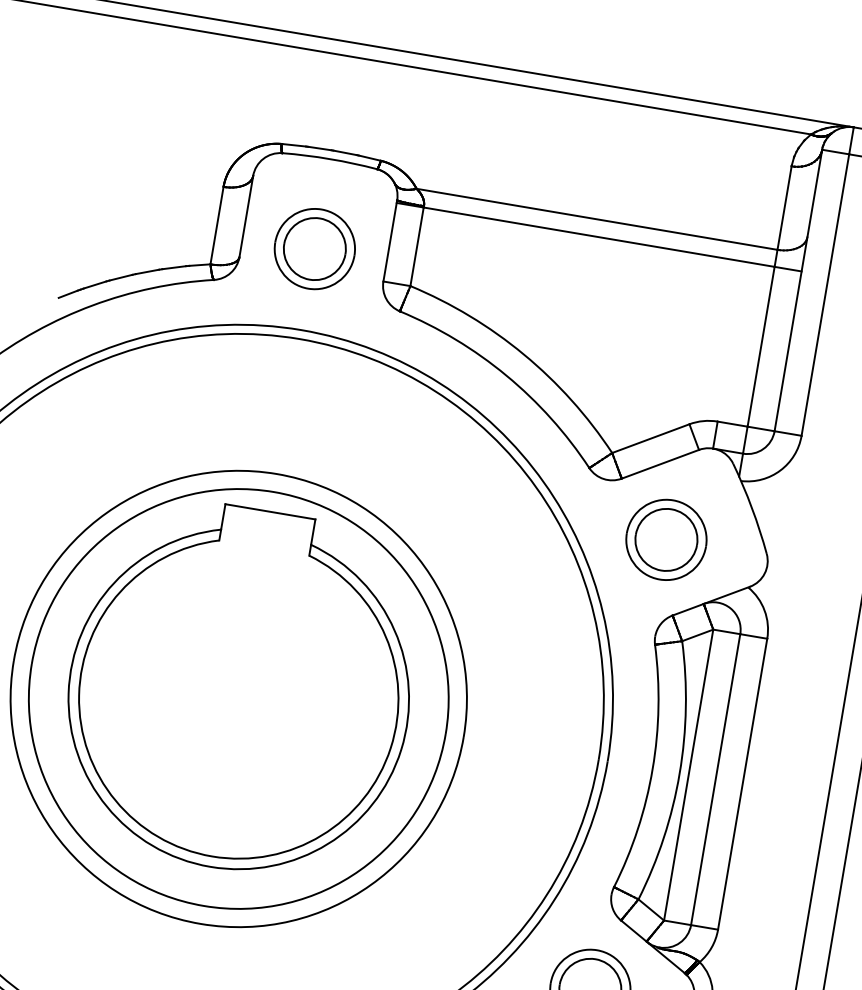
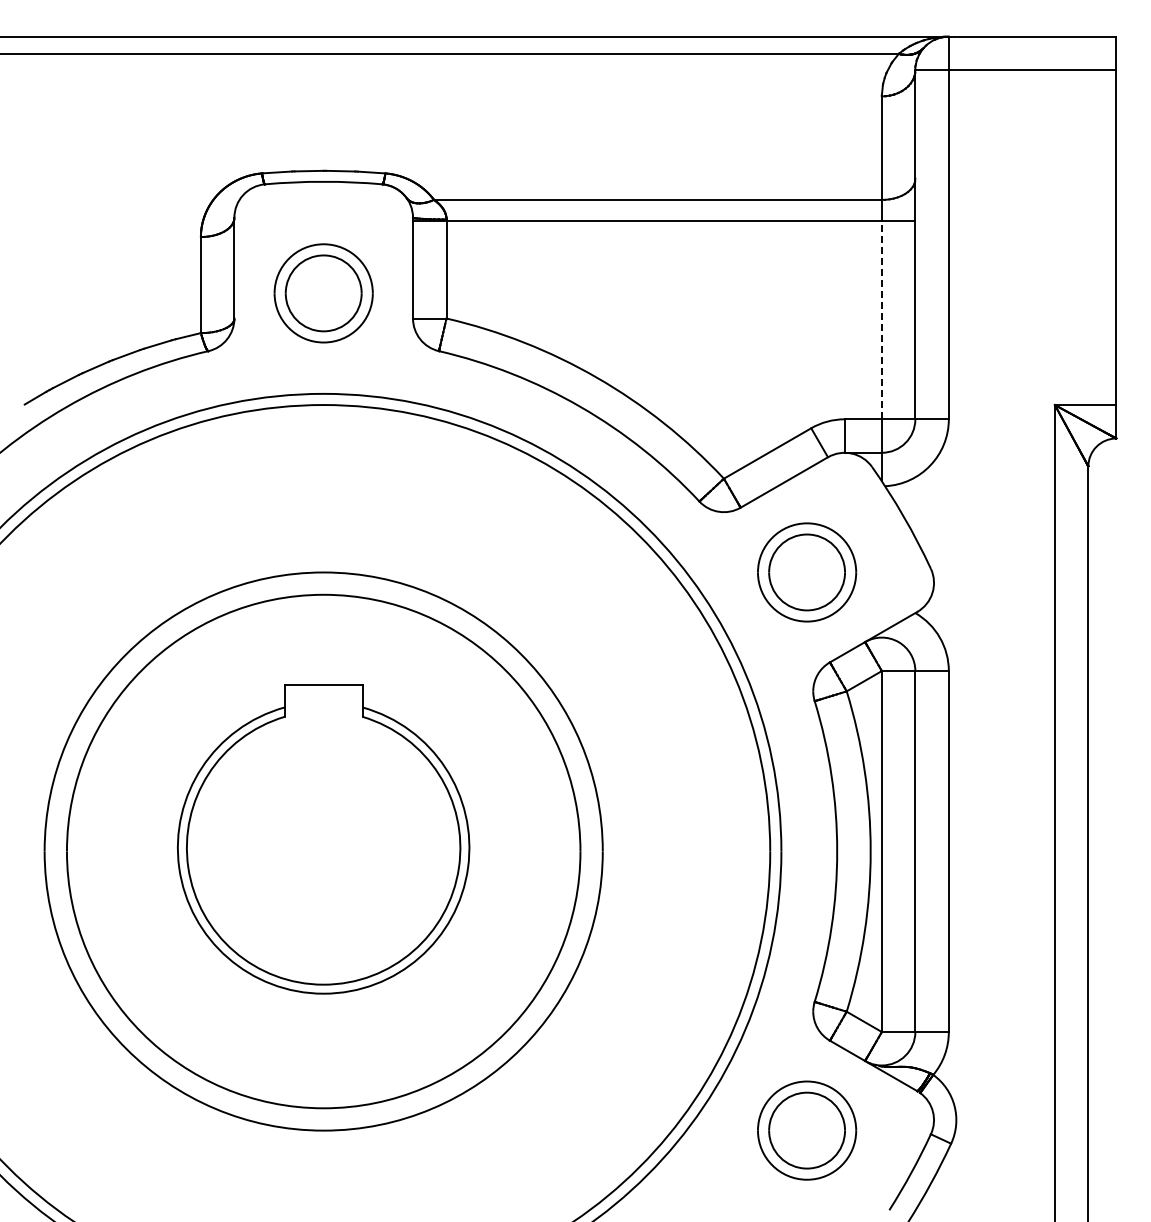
line: (760, 346) -> (881, 319), solid -> dashed
part: (240, 689) -> (323, 839), size x0.7

